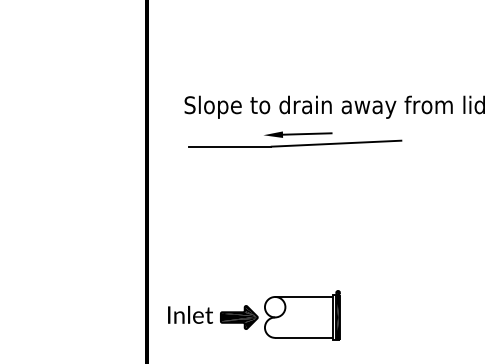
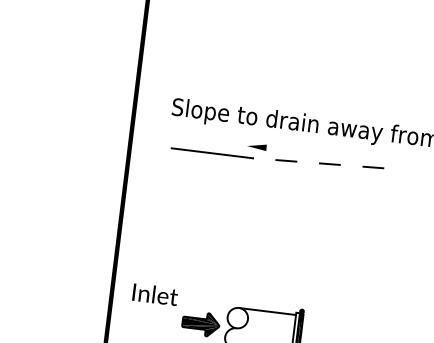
line: (307, 133) -> (291, 149), removed
line: (336, 143) -> (318, 163), solid -> dashed
text: (190, 314) -> (155, 294), moved

